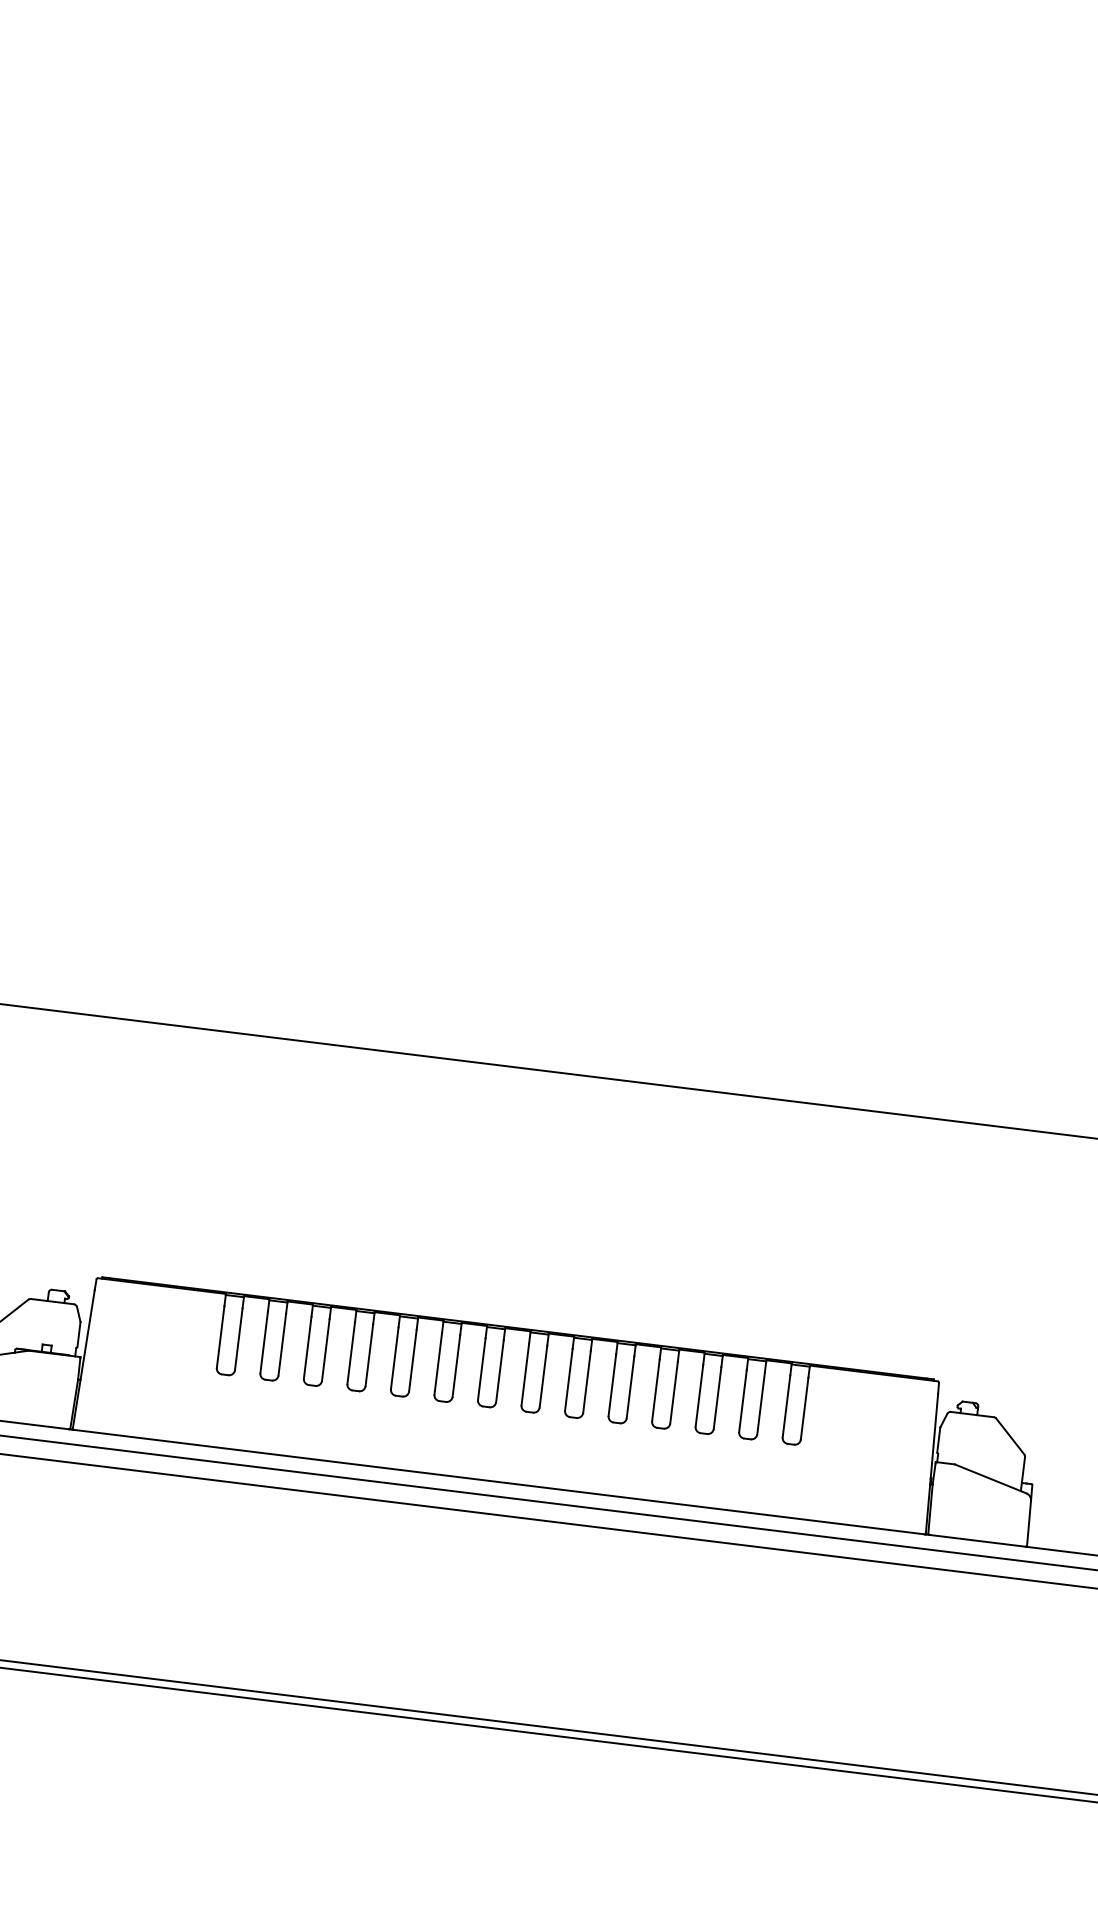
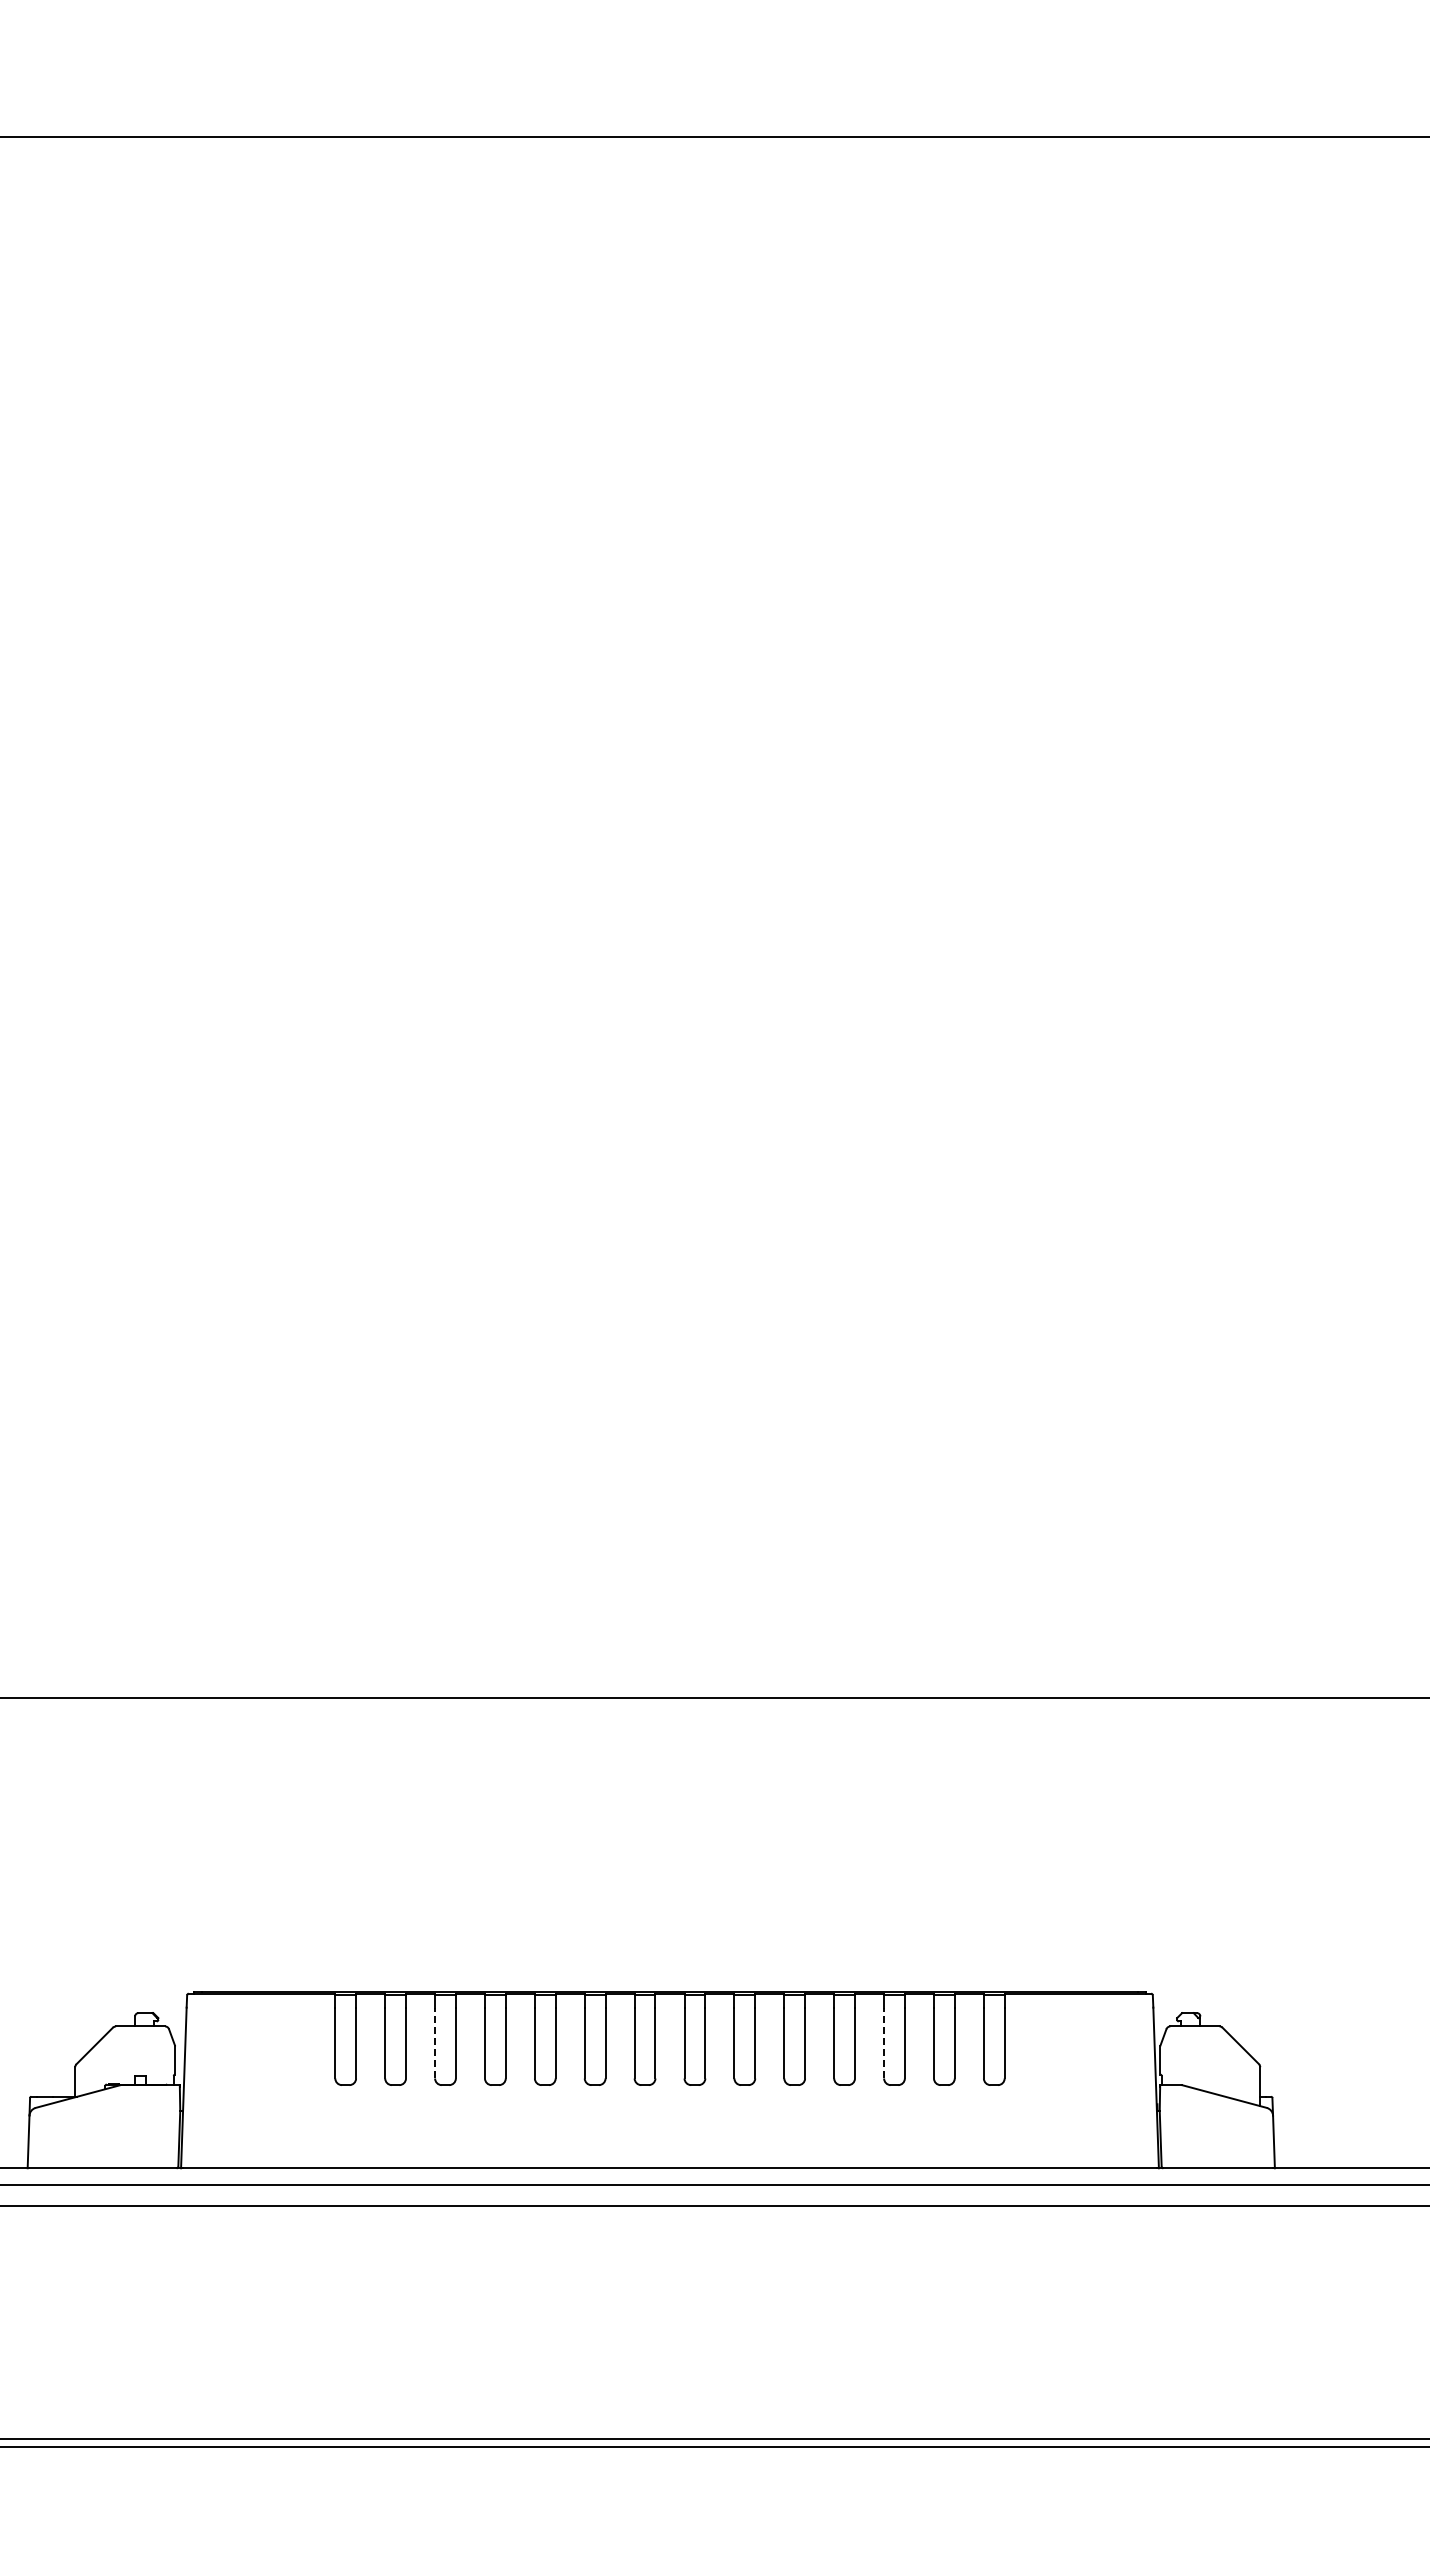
line: (308, 1347) -> (435, 2042), solid -> dashed
line: (699, 1395) -> (884, 2042), solid -> dashed

